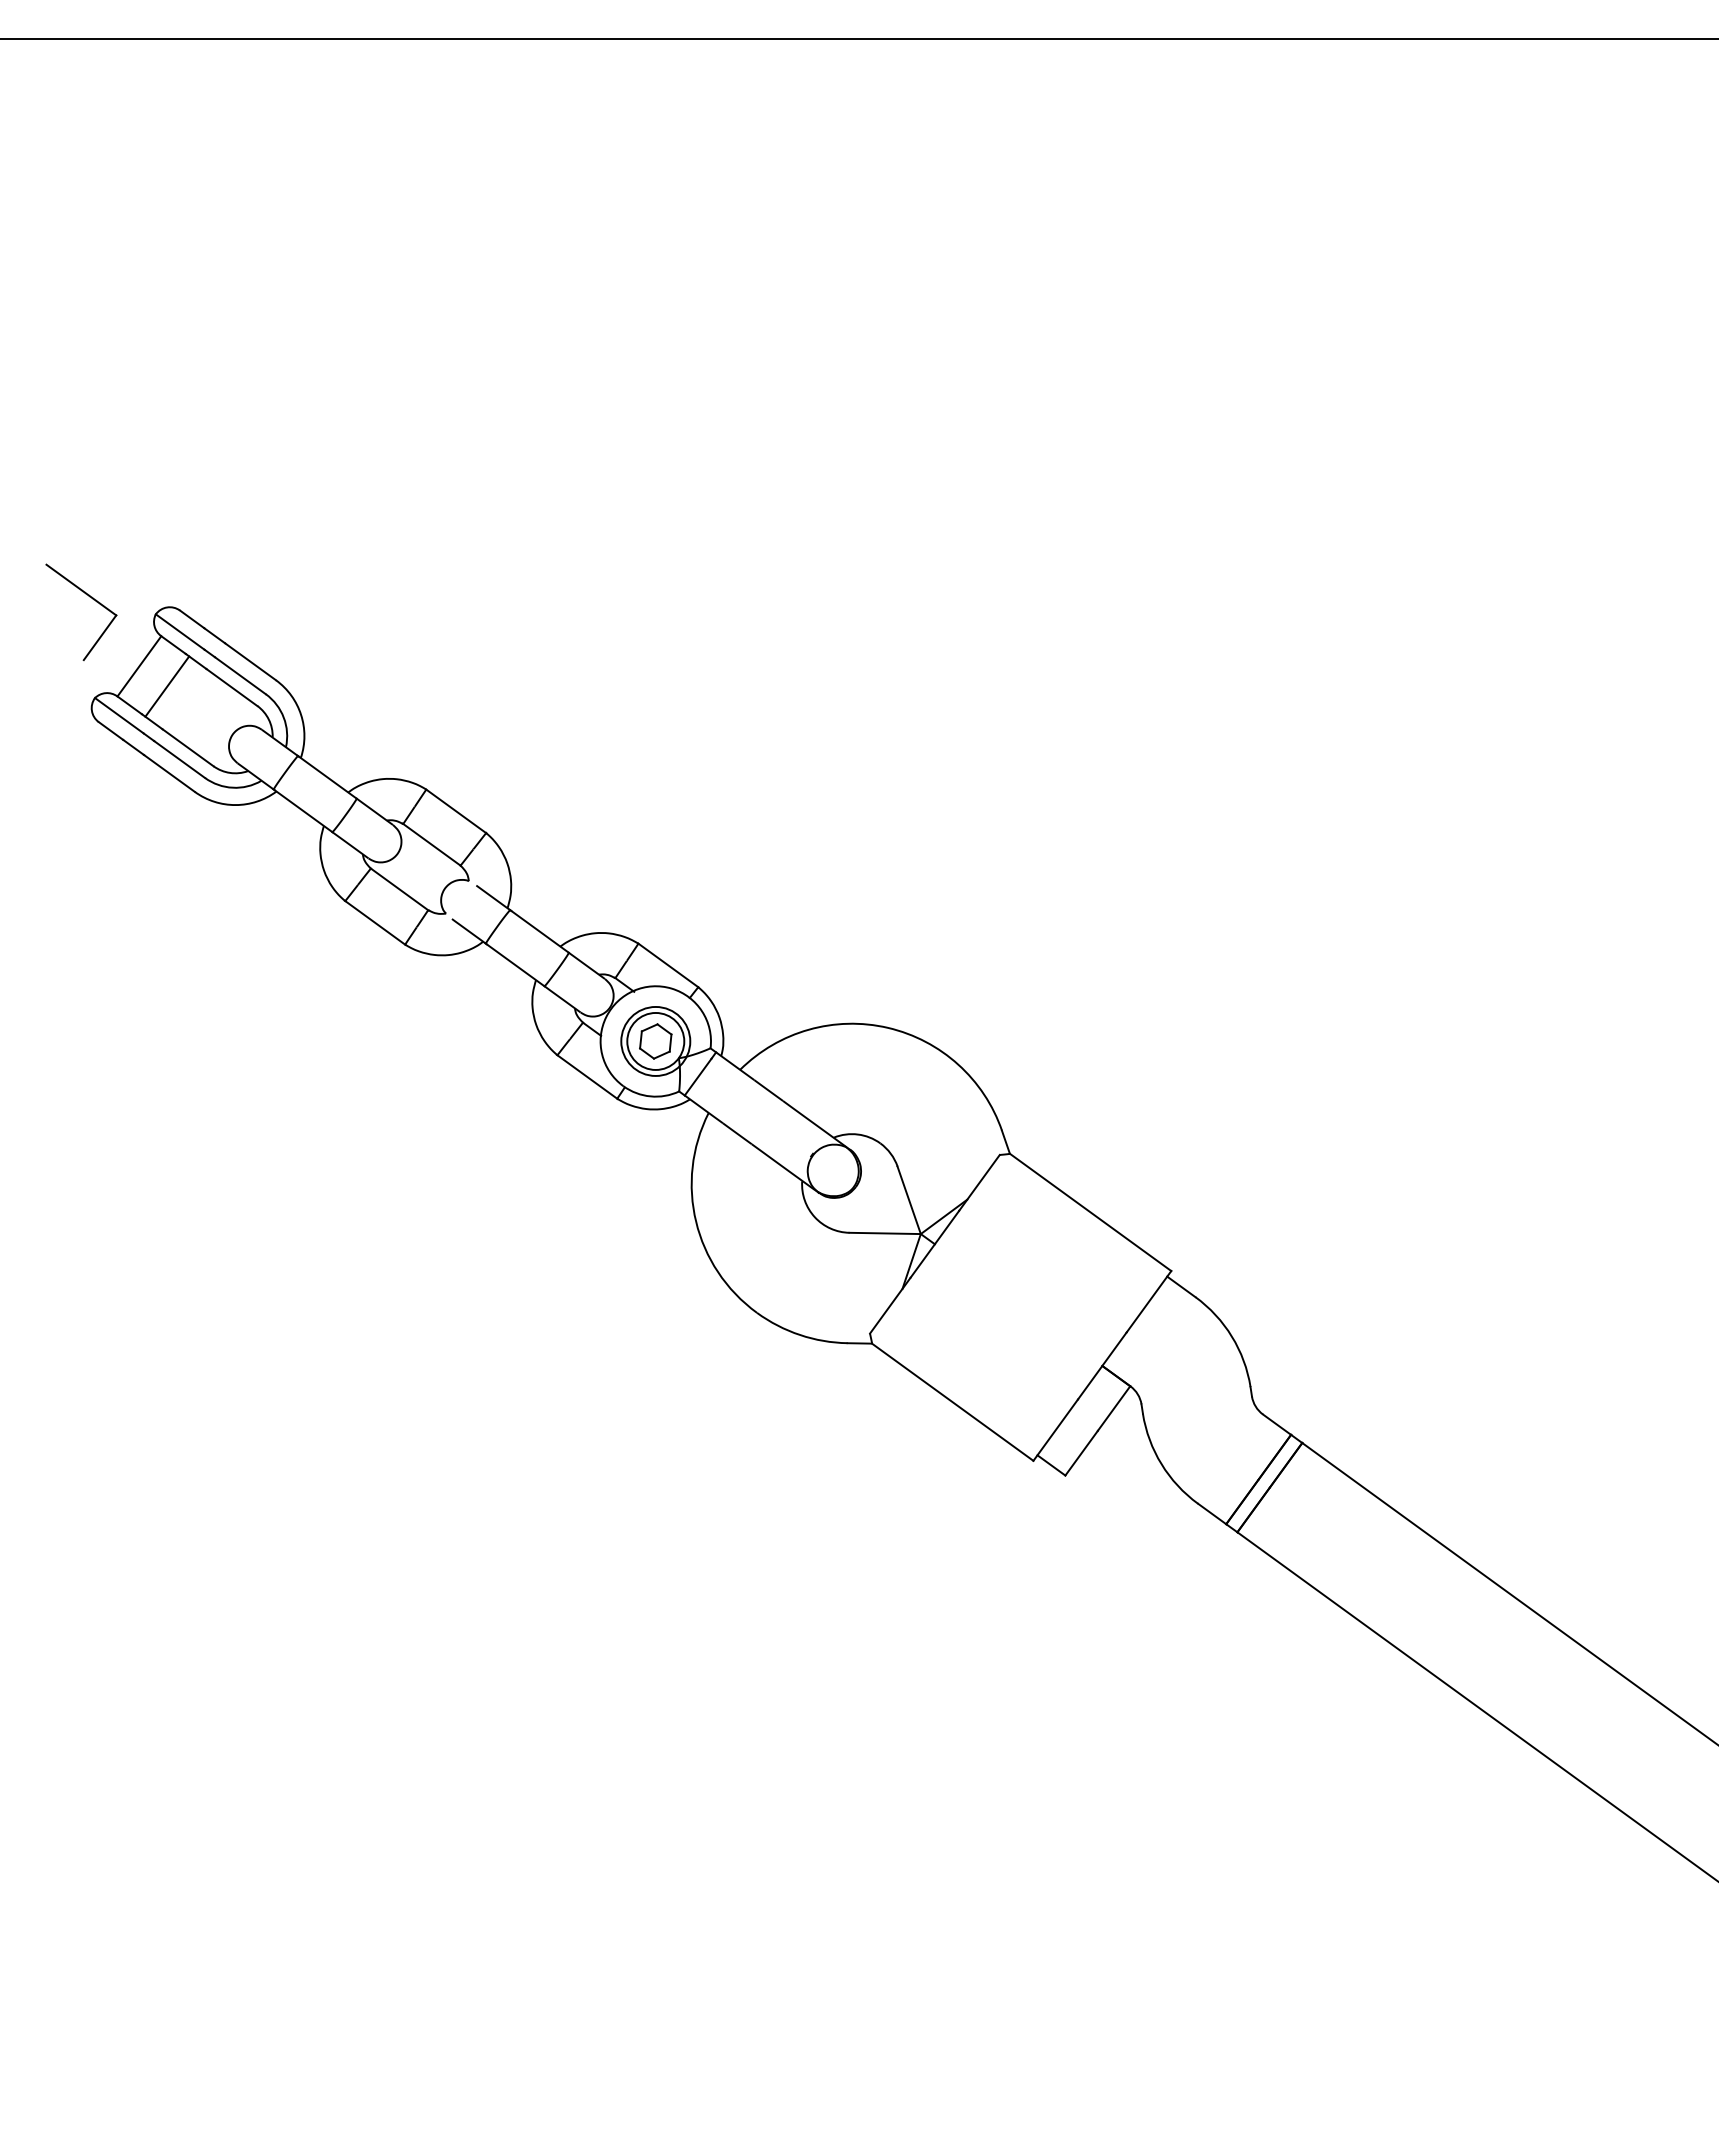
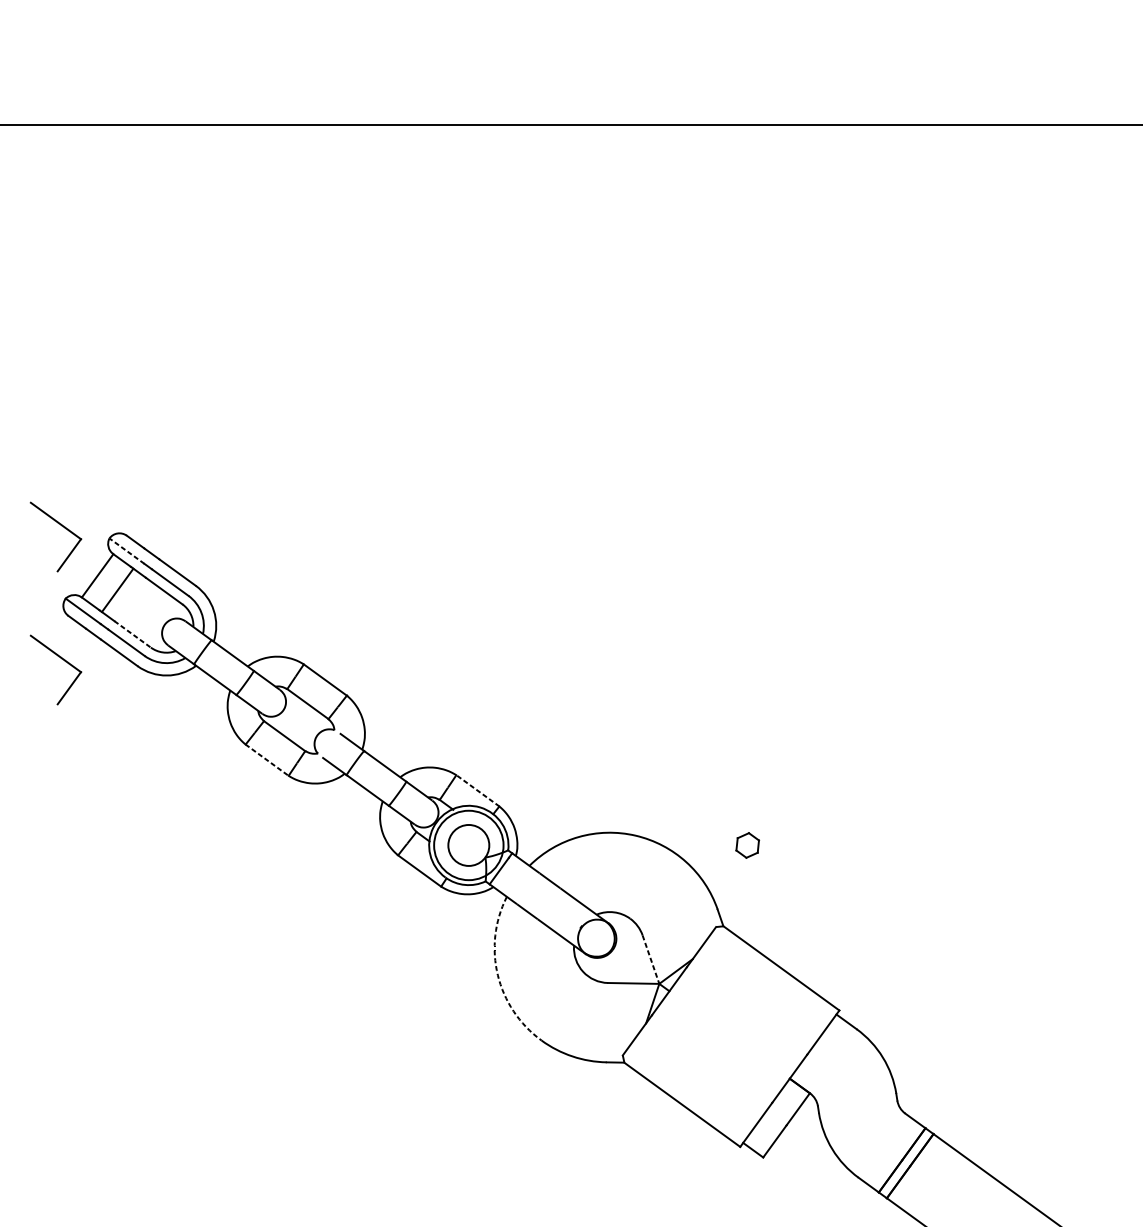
line: (179, 631) -> (126, 550), solid -> dashed
line: (188, 748) -> (132, 634), solid -> dashed
part: (89, 782) -> (61, 659), added
line: (375, 923) -> (267, 760), solid -> dashed
line: (667, 965) -> (477, 790), solid -> dashed
circle: (655, 1040) -> (468, 844), size x1.4
part: (655, 1041) -> (747, 845), moved
line: (909, 1200) -> (651, 959), solid -> dashed
arc: (696, 1221) -> (498, 974), solid -> dashed

